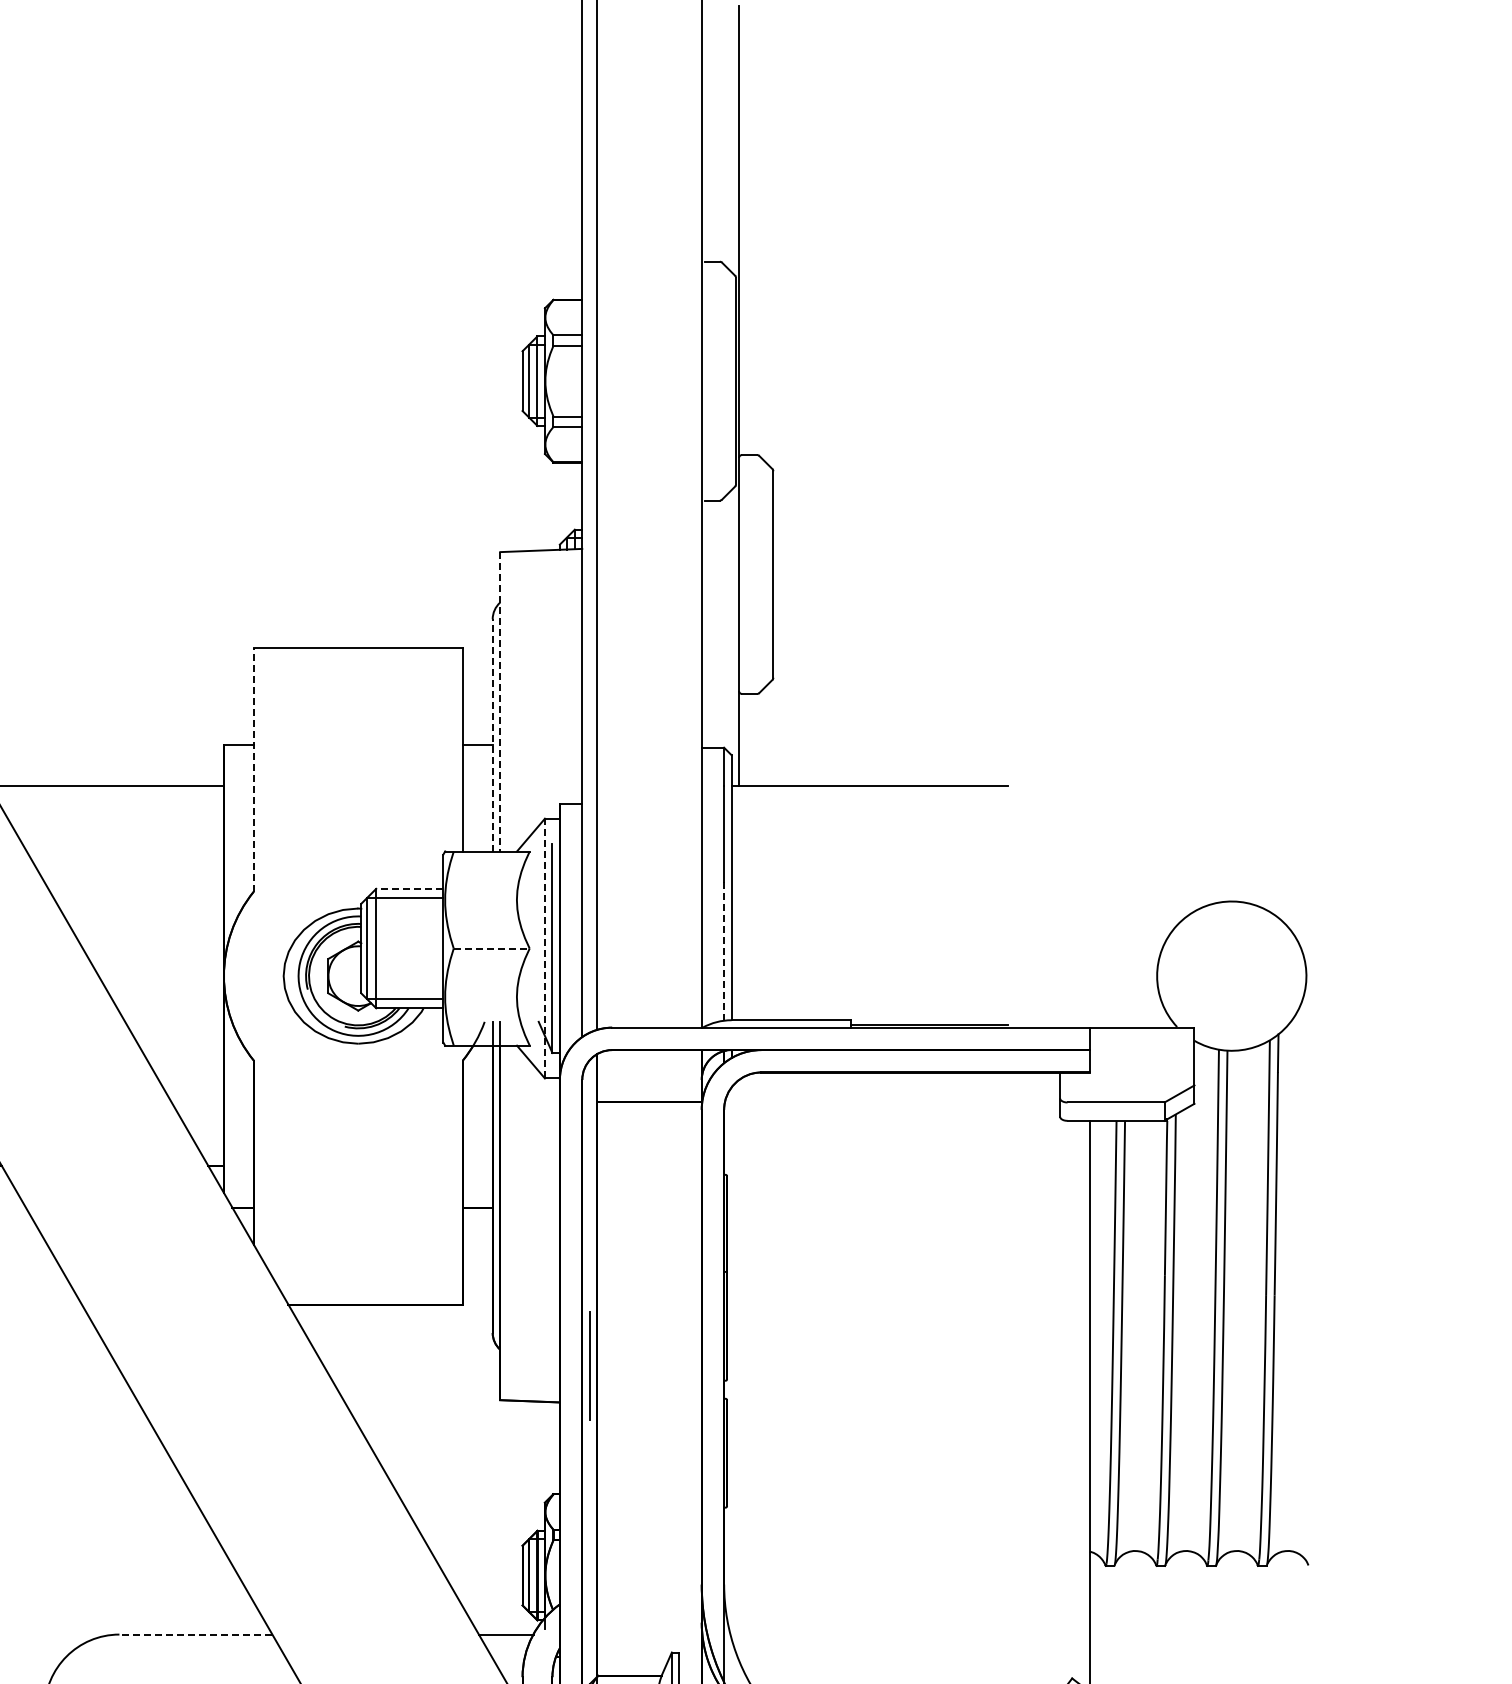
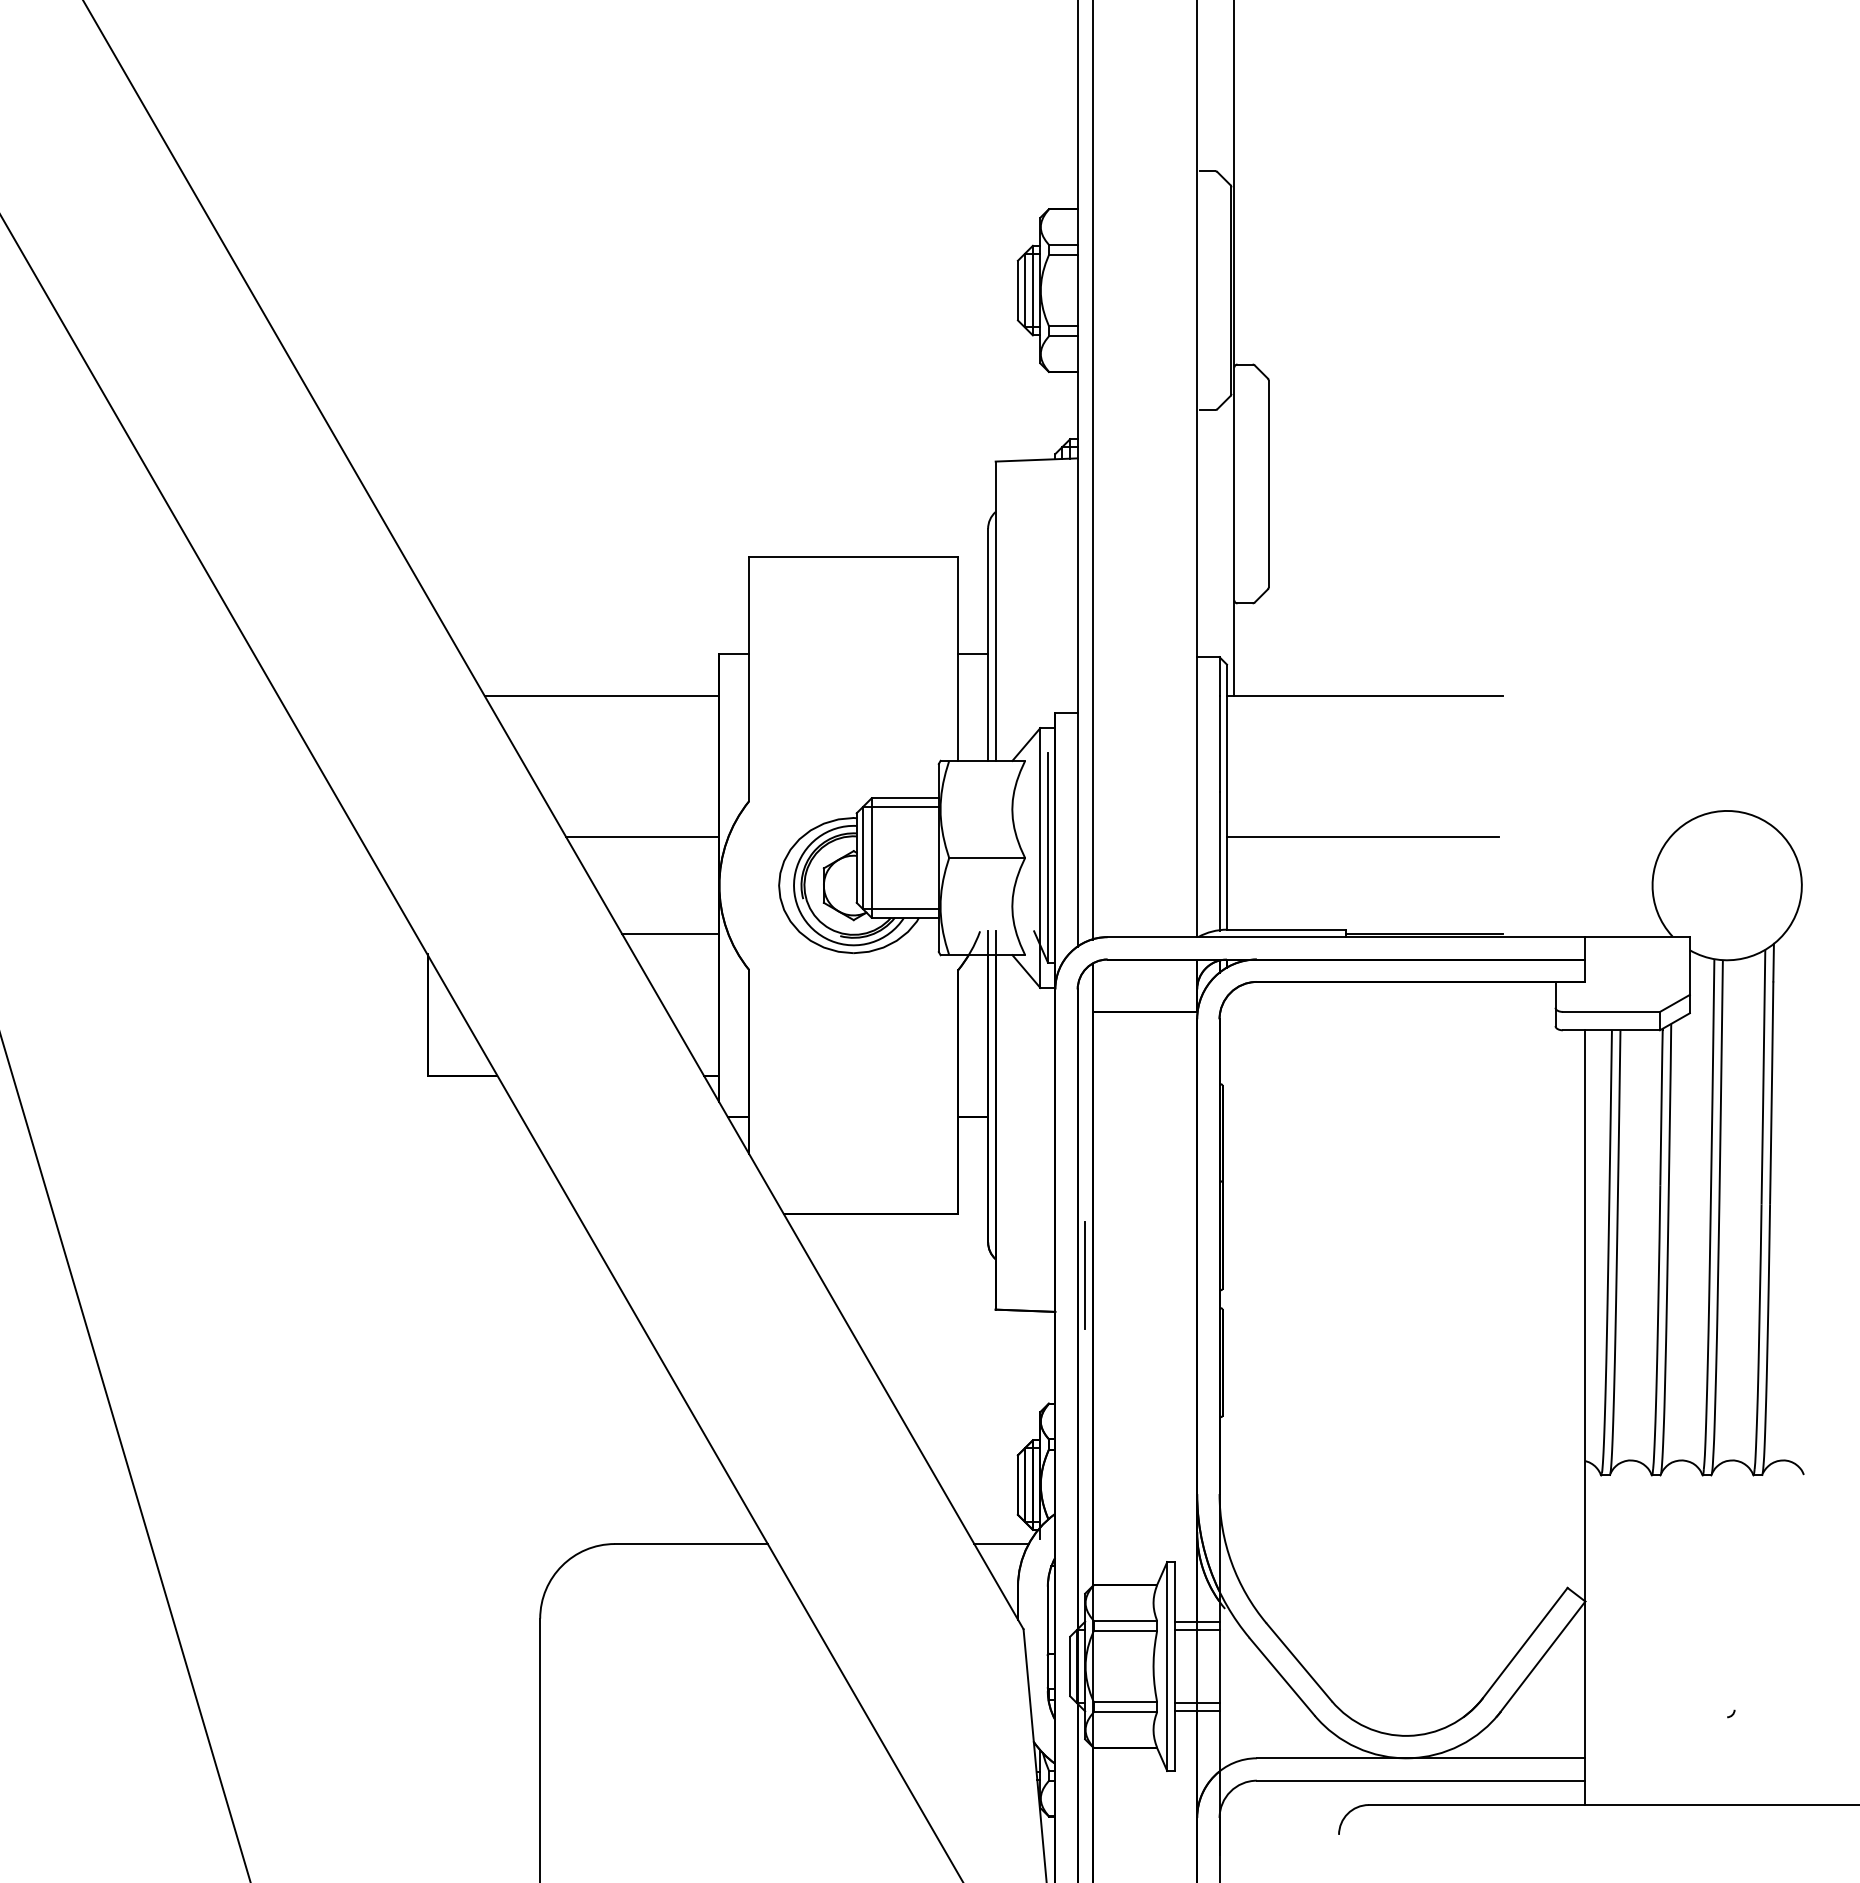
line: (500, 702) -> (995, 611), dashed -> solid
line: (493, 735) -> (988, 644), dashed -> solid
line: (254, 769) -> (749, 678), dashed -> solid
line: (410, 889) -> (905, 798), dashed -> solid
line: (147, 927) -> (642, 836), added
line: (867, 927) -> (1362, 836), added
line: (492, 949) -> (987, 858), dashed -> solid
line: (545, 949) -> (1040, 858), dashed -> solid
line: (724, 951) -> (1219, 860), dashed -> solid
line: (175, 1025) -> (670, 934), added
line: (195, 1635) -> (690, 1544), dashed -> solid

